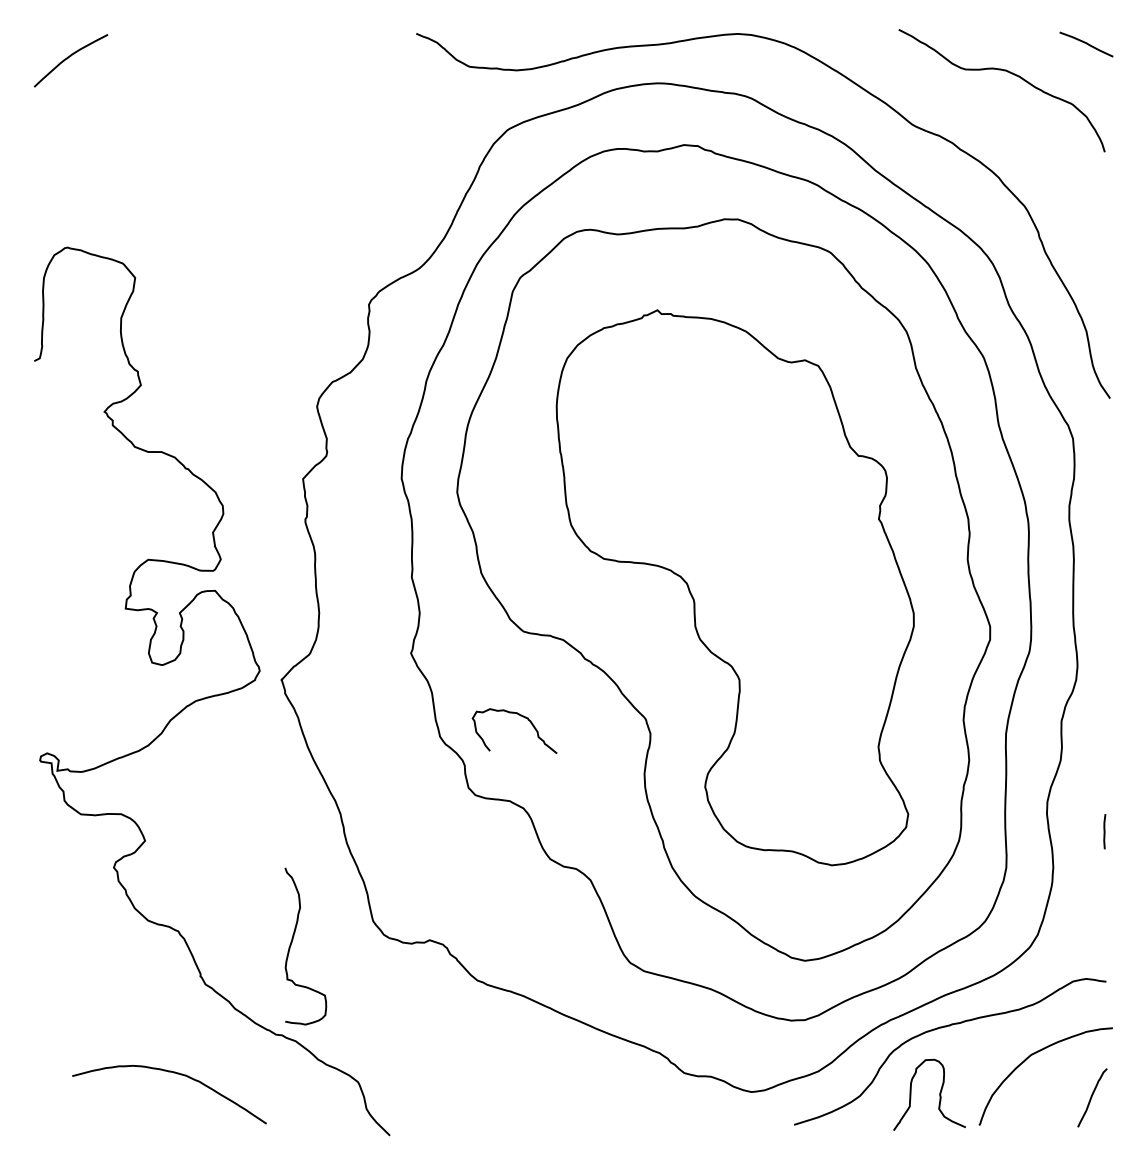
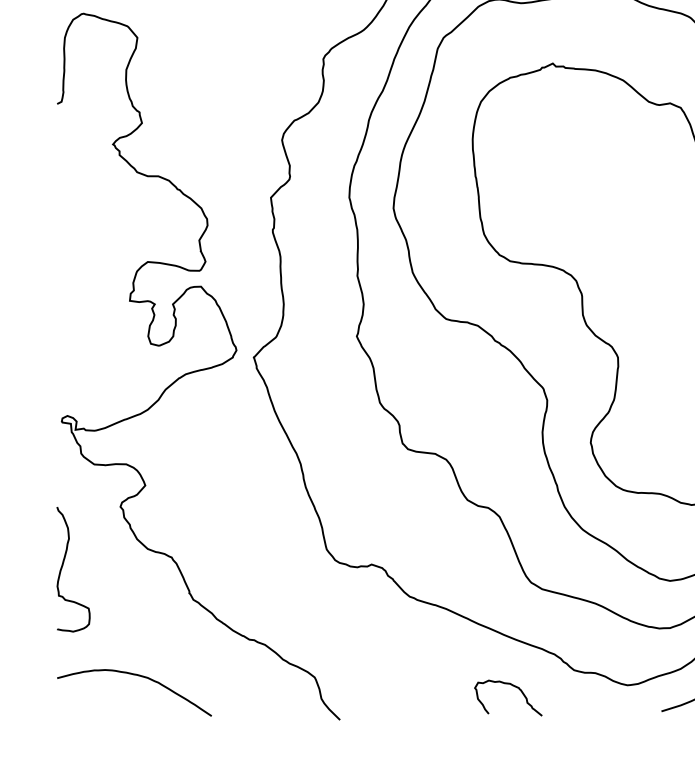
curve: (522, 717) -> (514, 687), moved
curve: (292, 943) -> (62, 567), moved
curve: (173, 1073) -> (137, 676), moved

